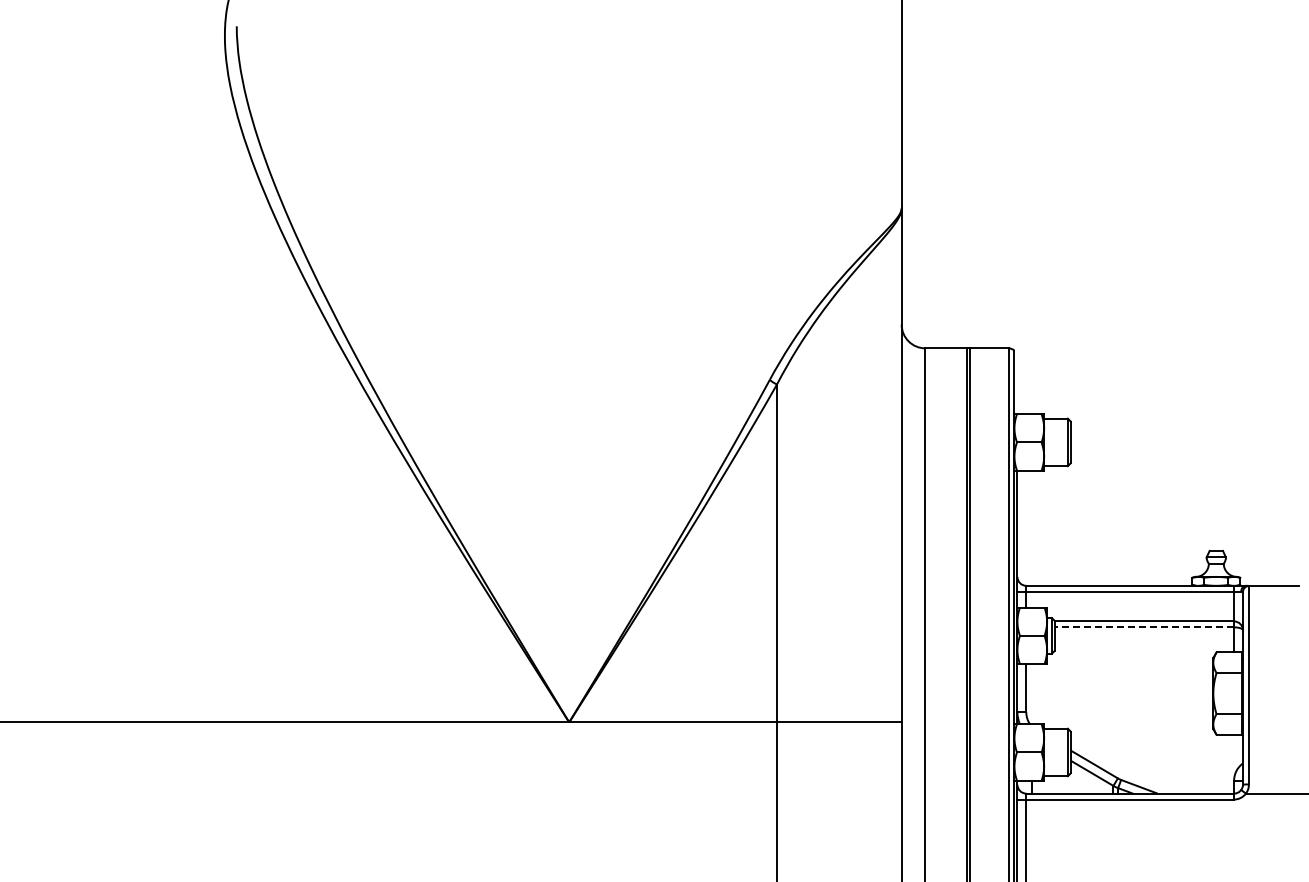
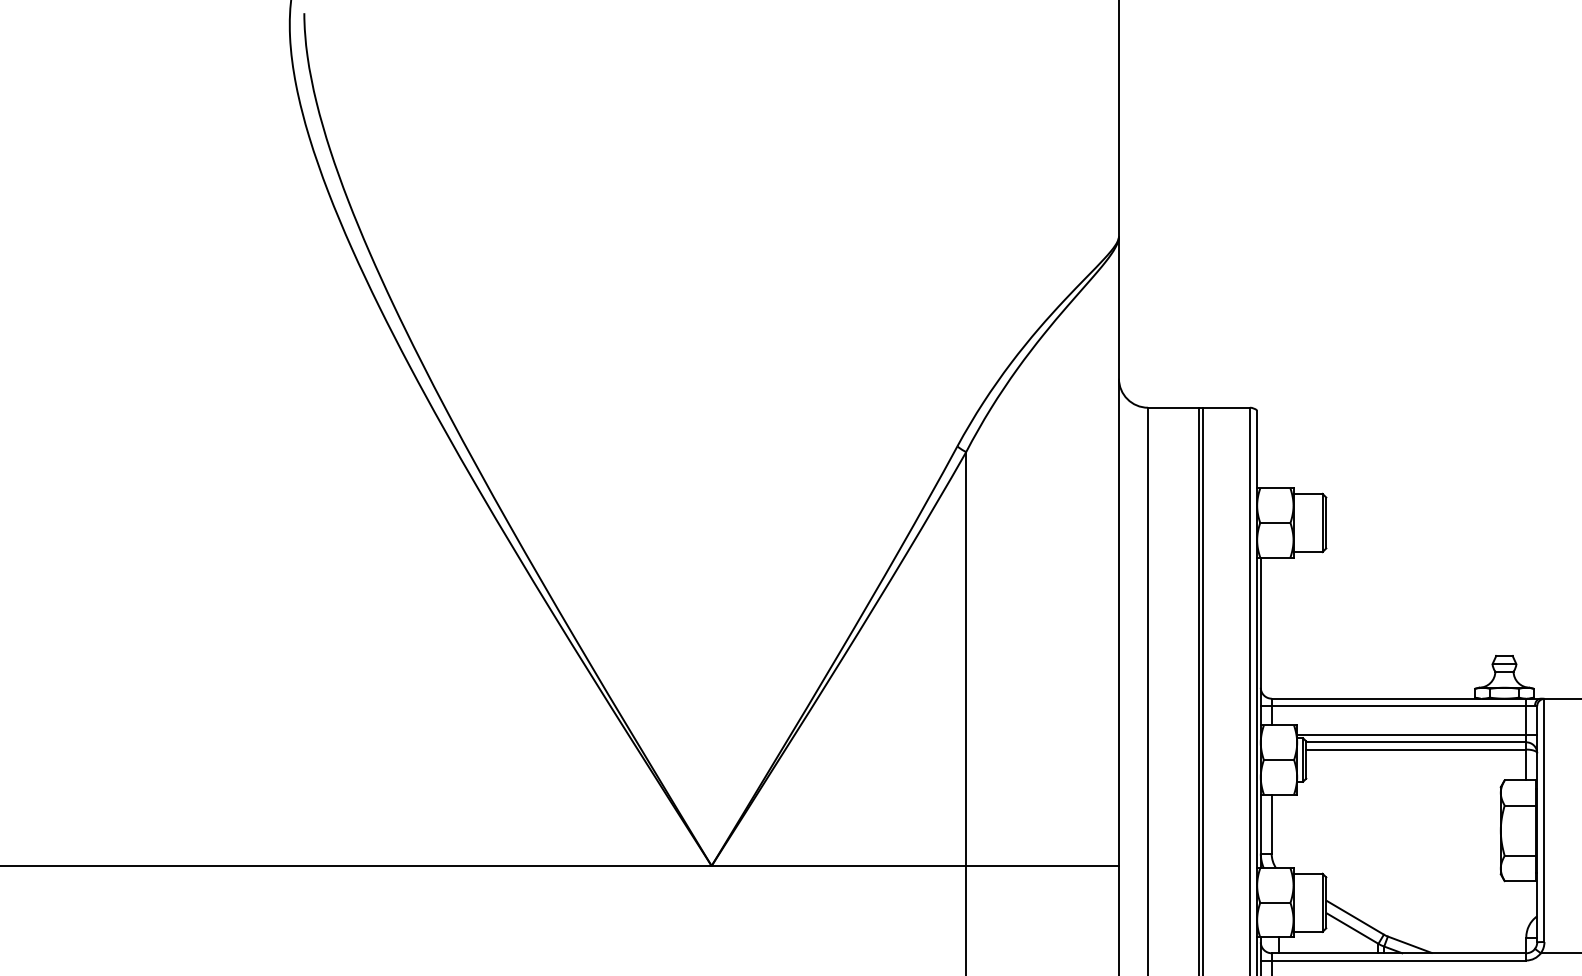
line: (1145, 615) -> (1417, 735), added
line: (1144, 627) -> (1416, 749), dashed -> solid

